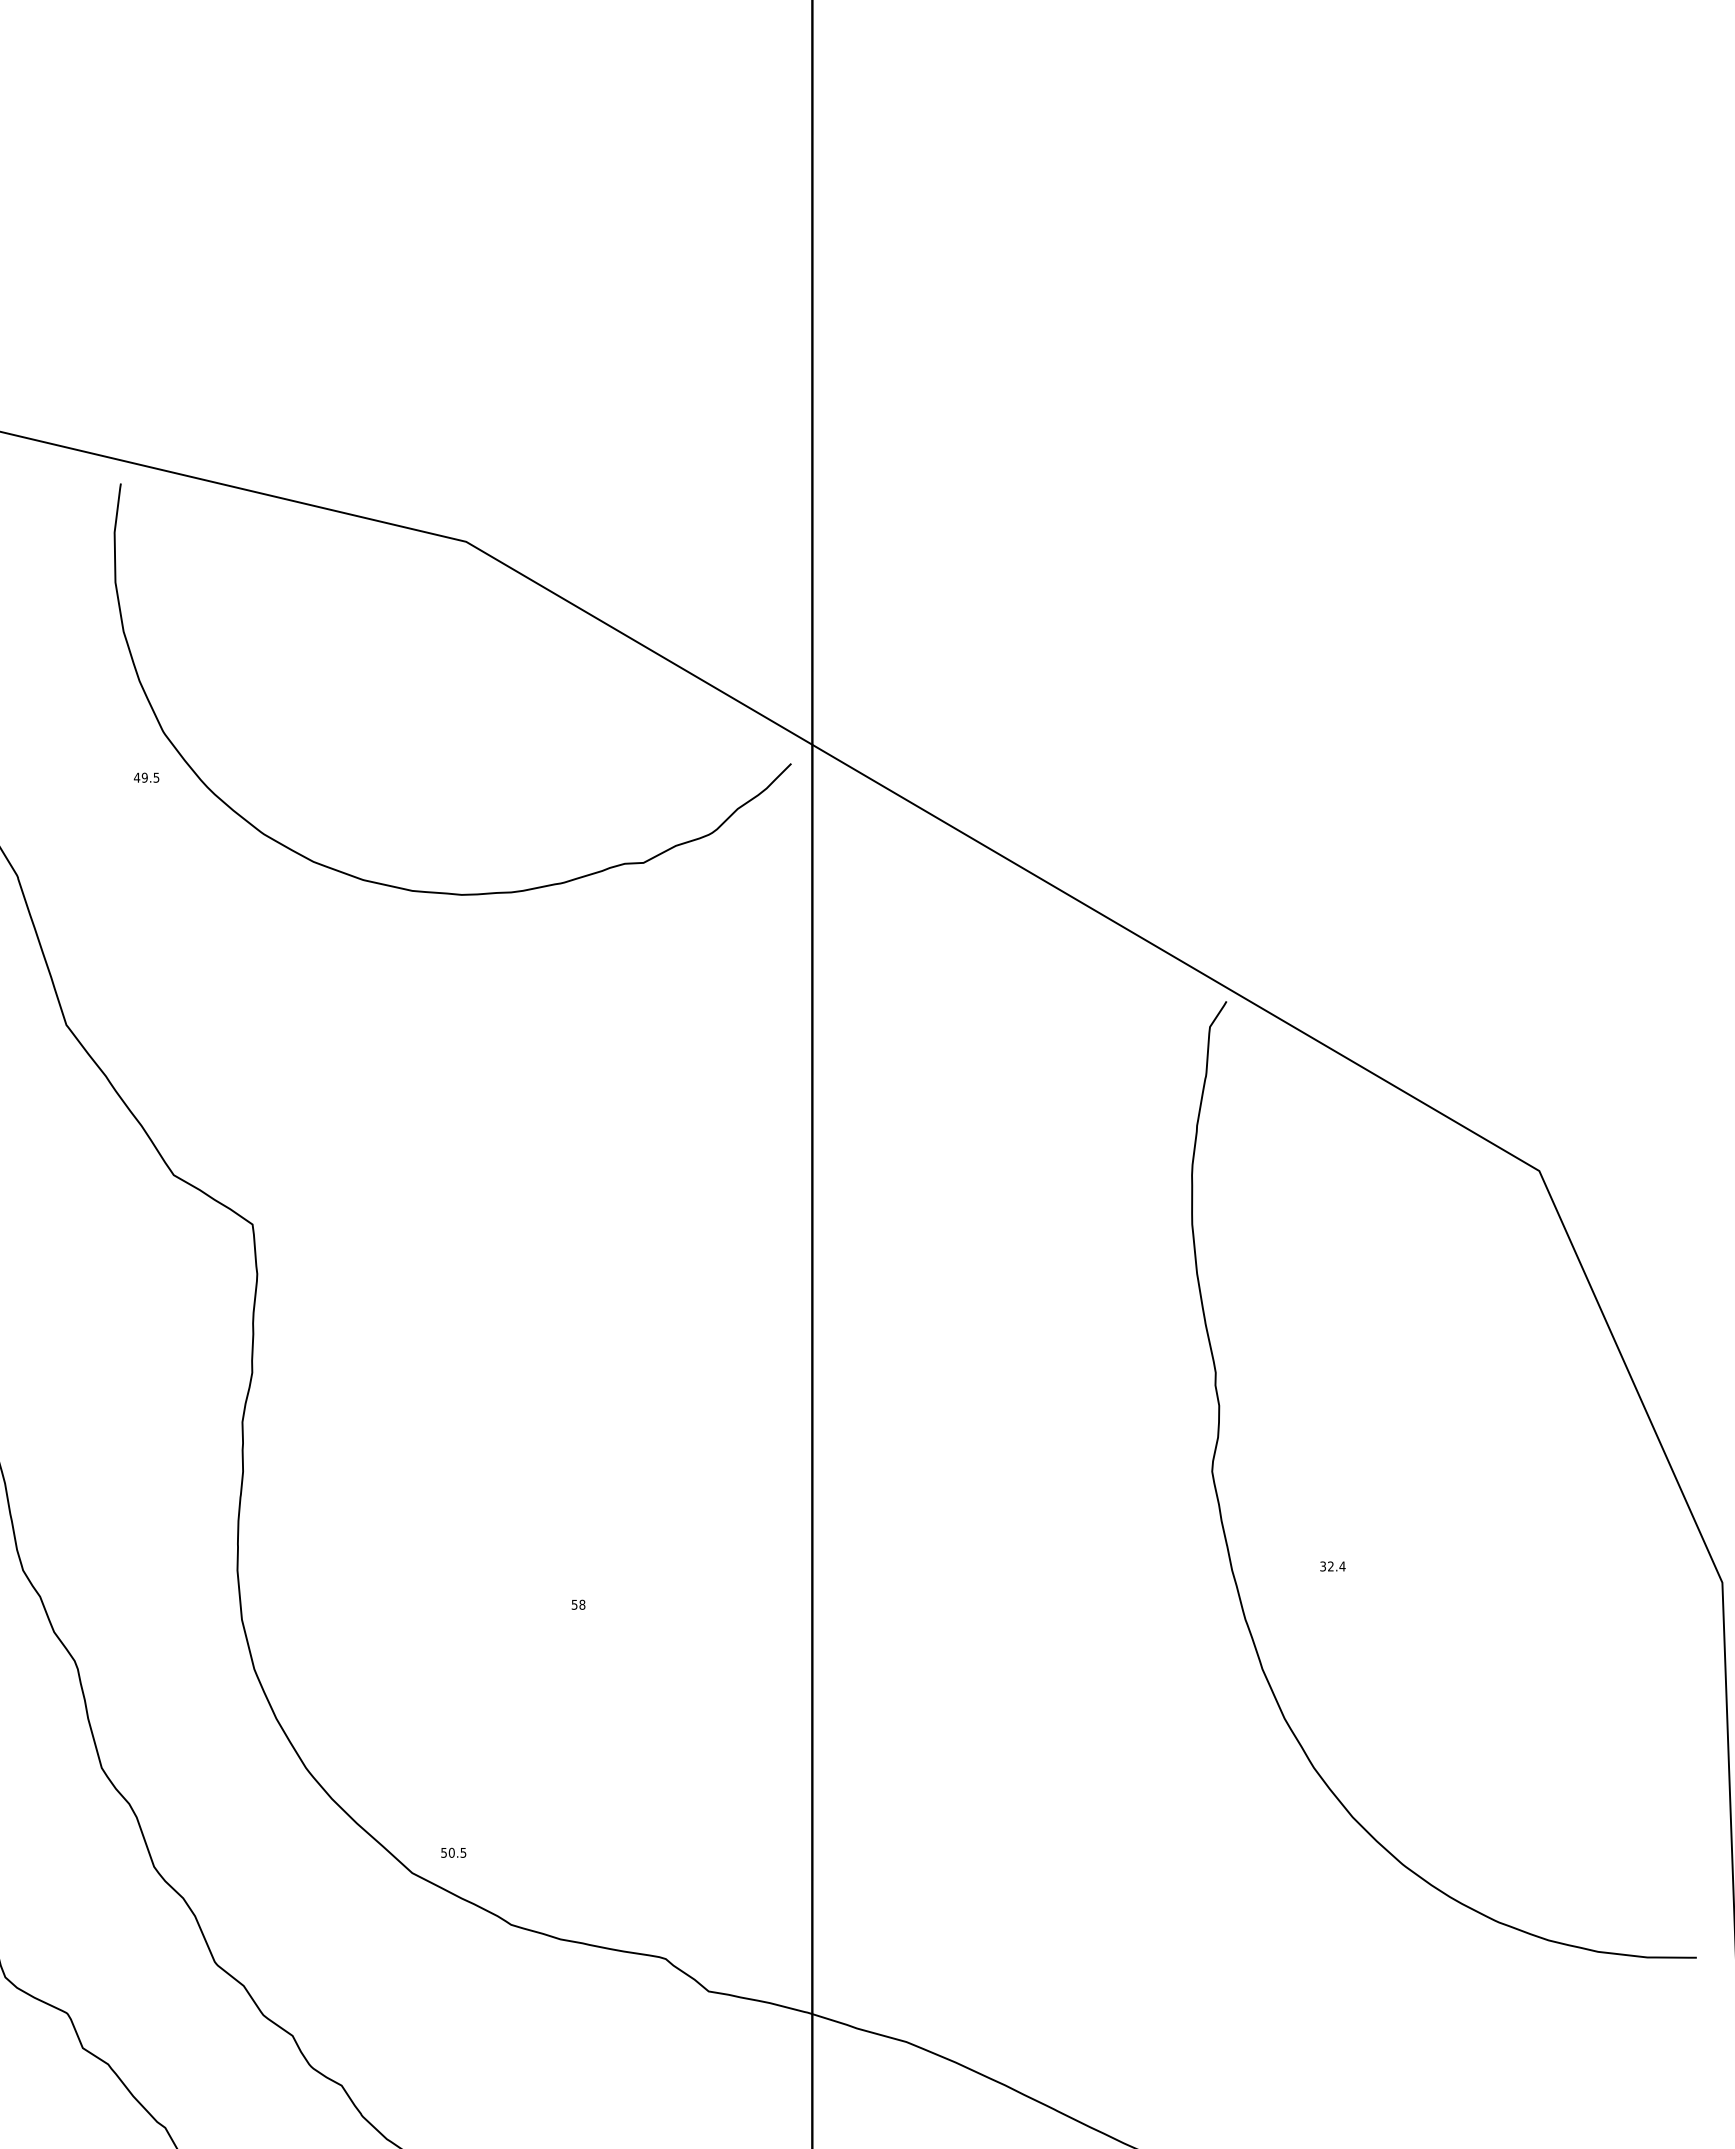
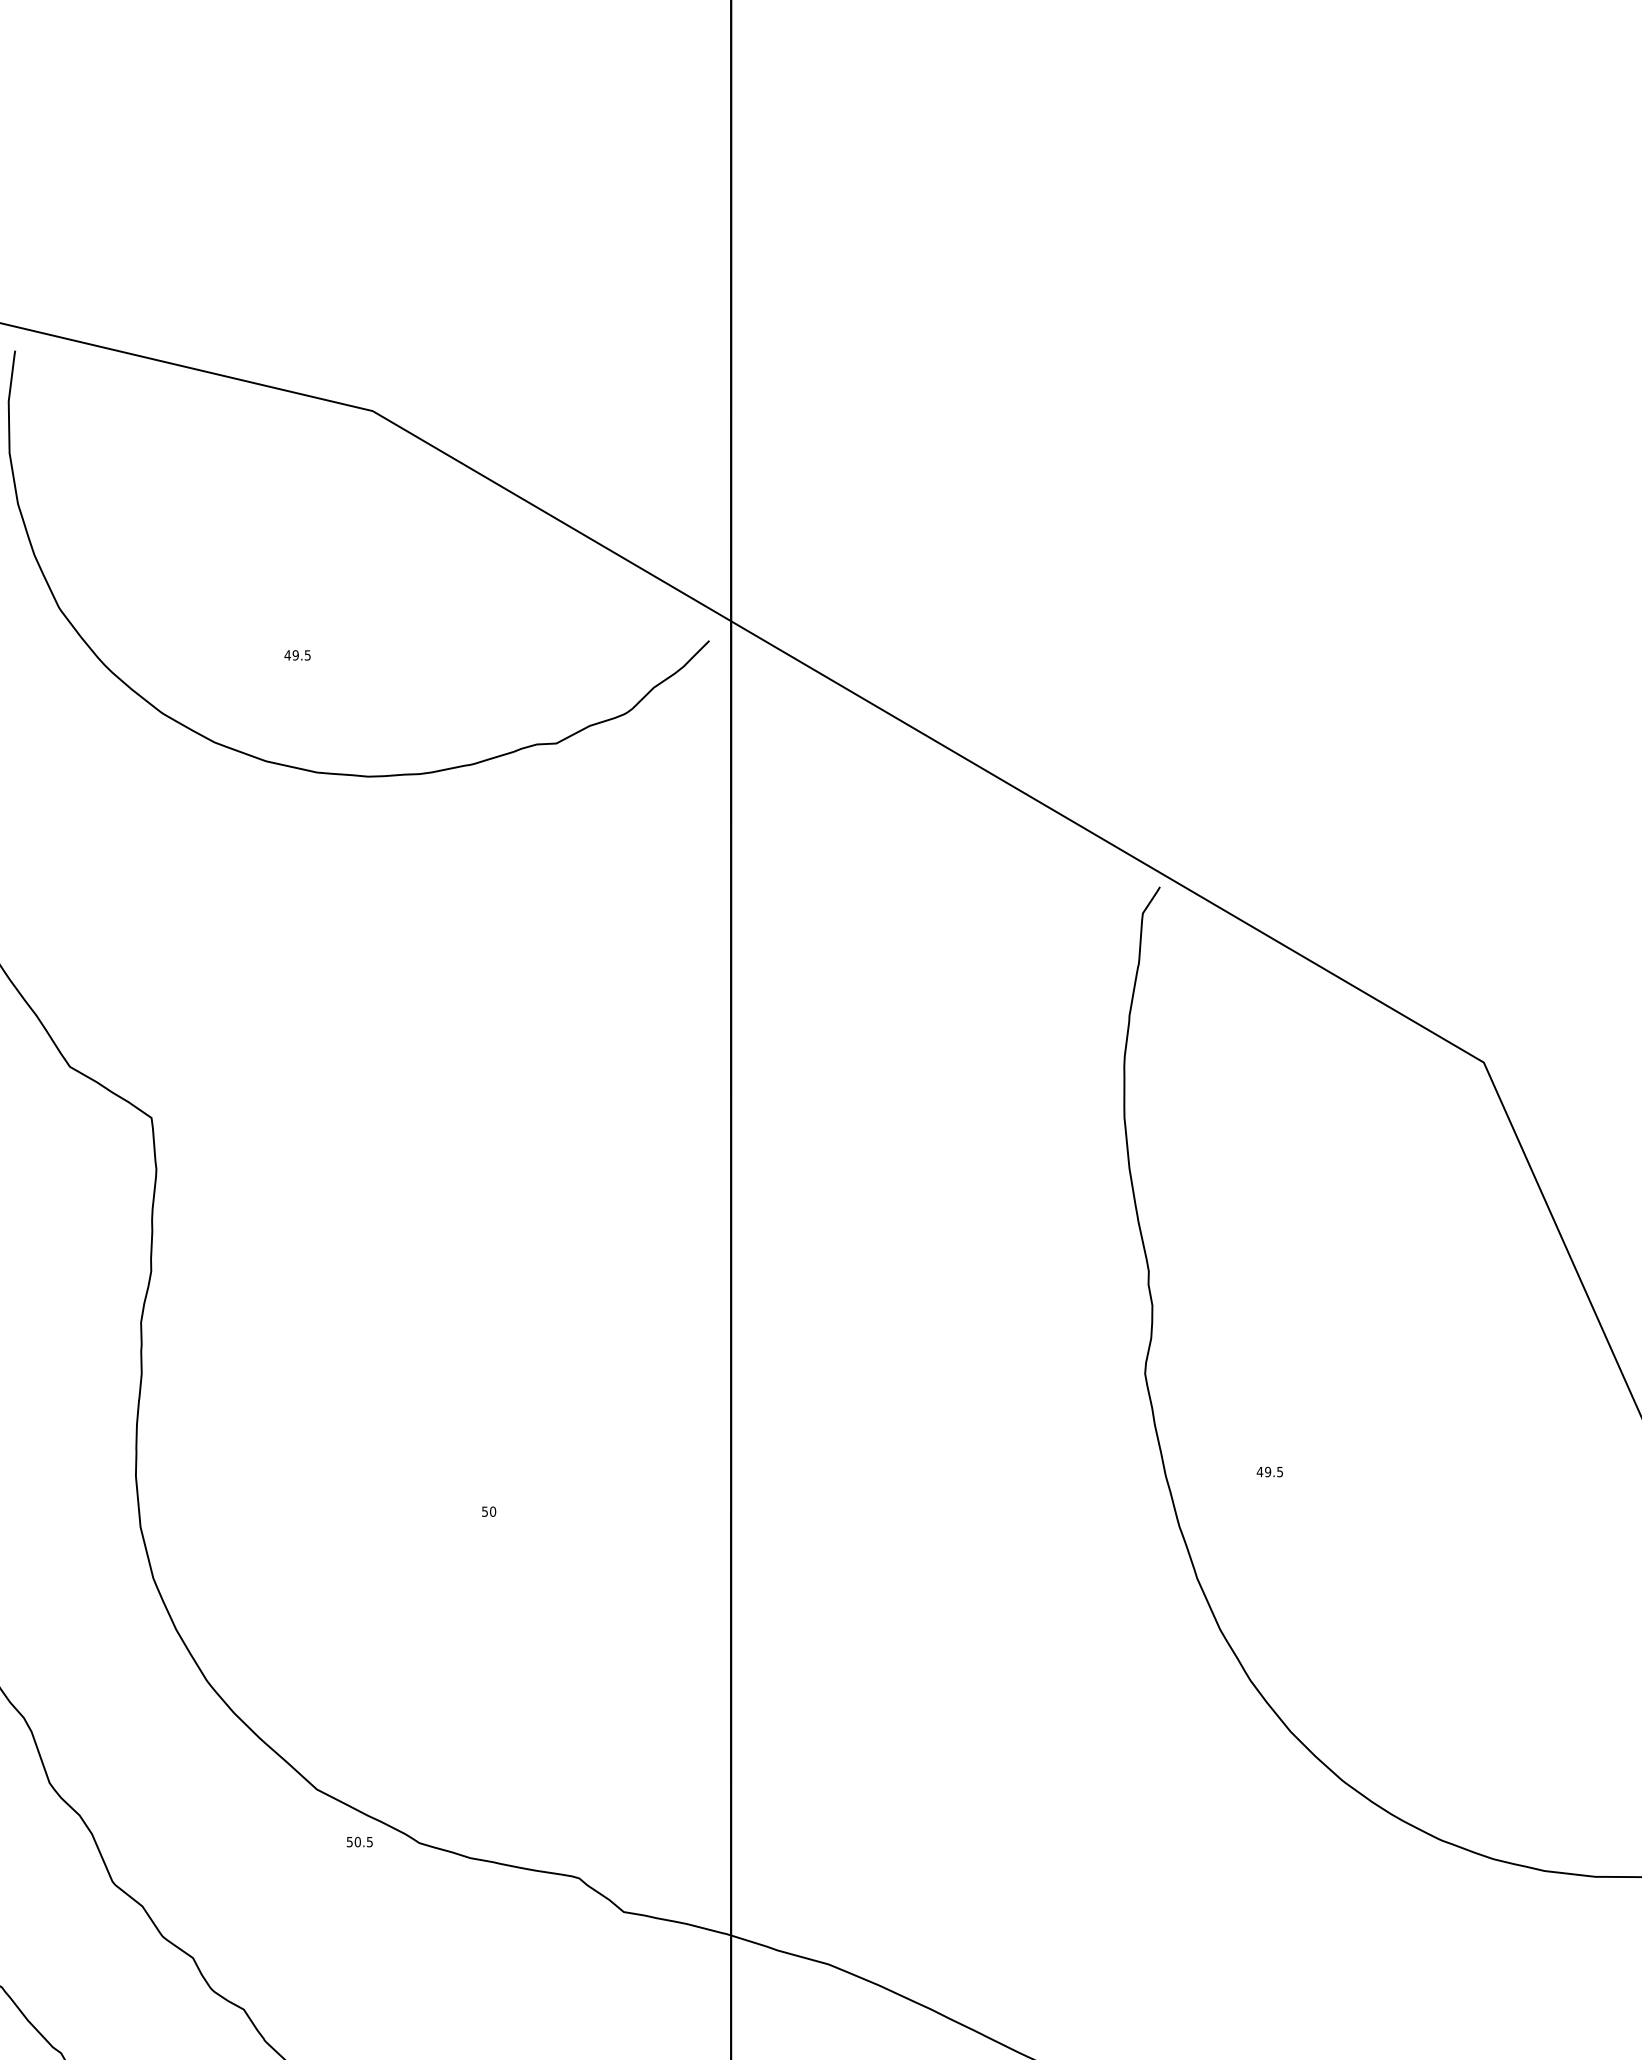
text: (146, 777) -> (297, 655), moved
text: (1332, 1566) -> (1269, 1472), 32.4 -> 49.5
text: (582, 1604) -> (493, 1511), 58 -> 50
text: (453, 1852) -> (359, 1841), moved

